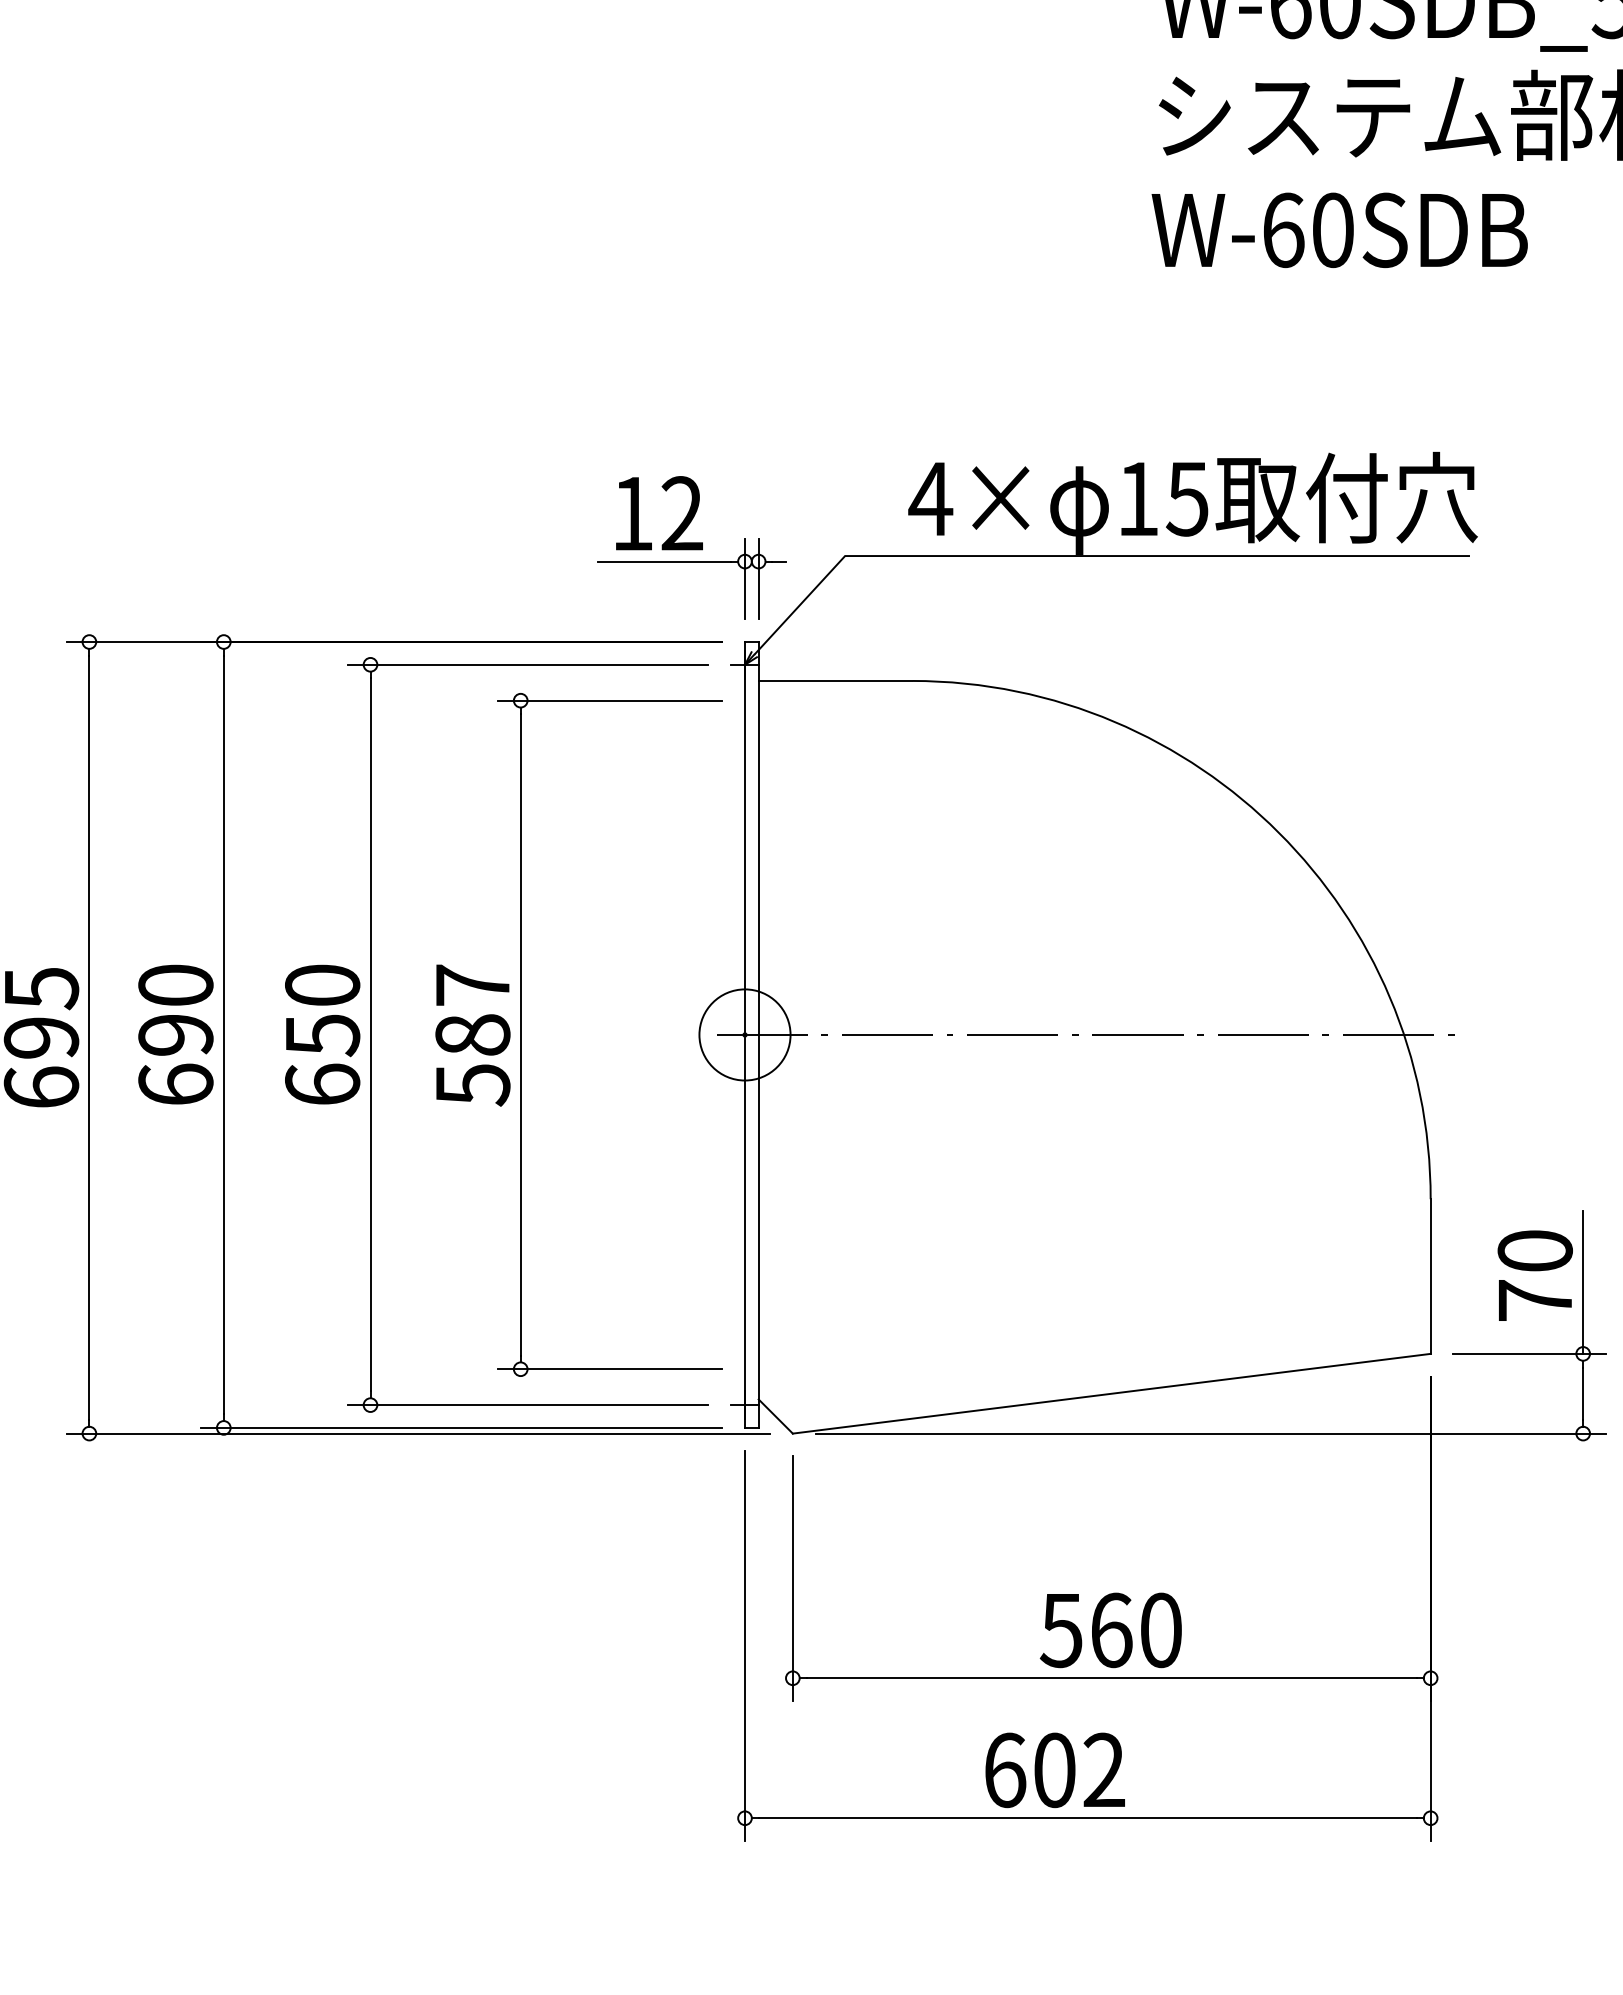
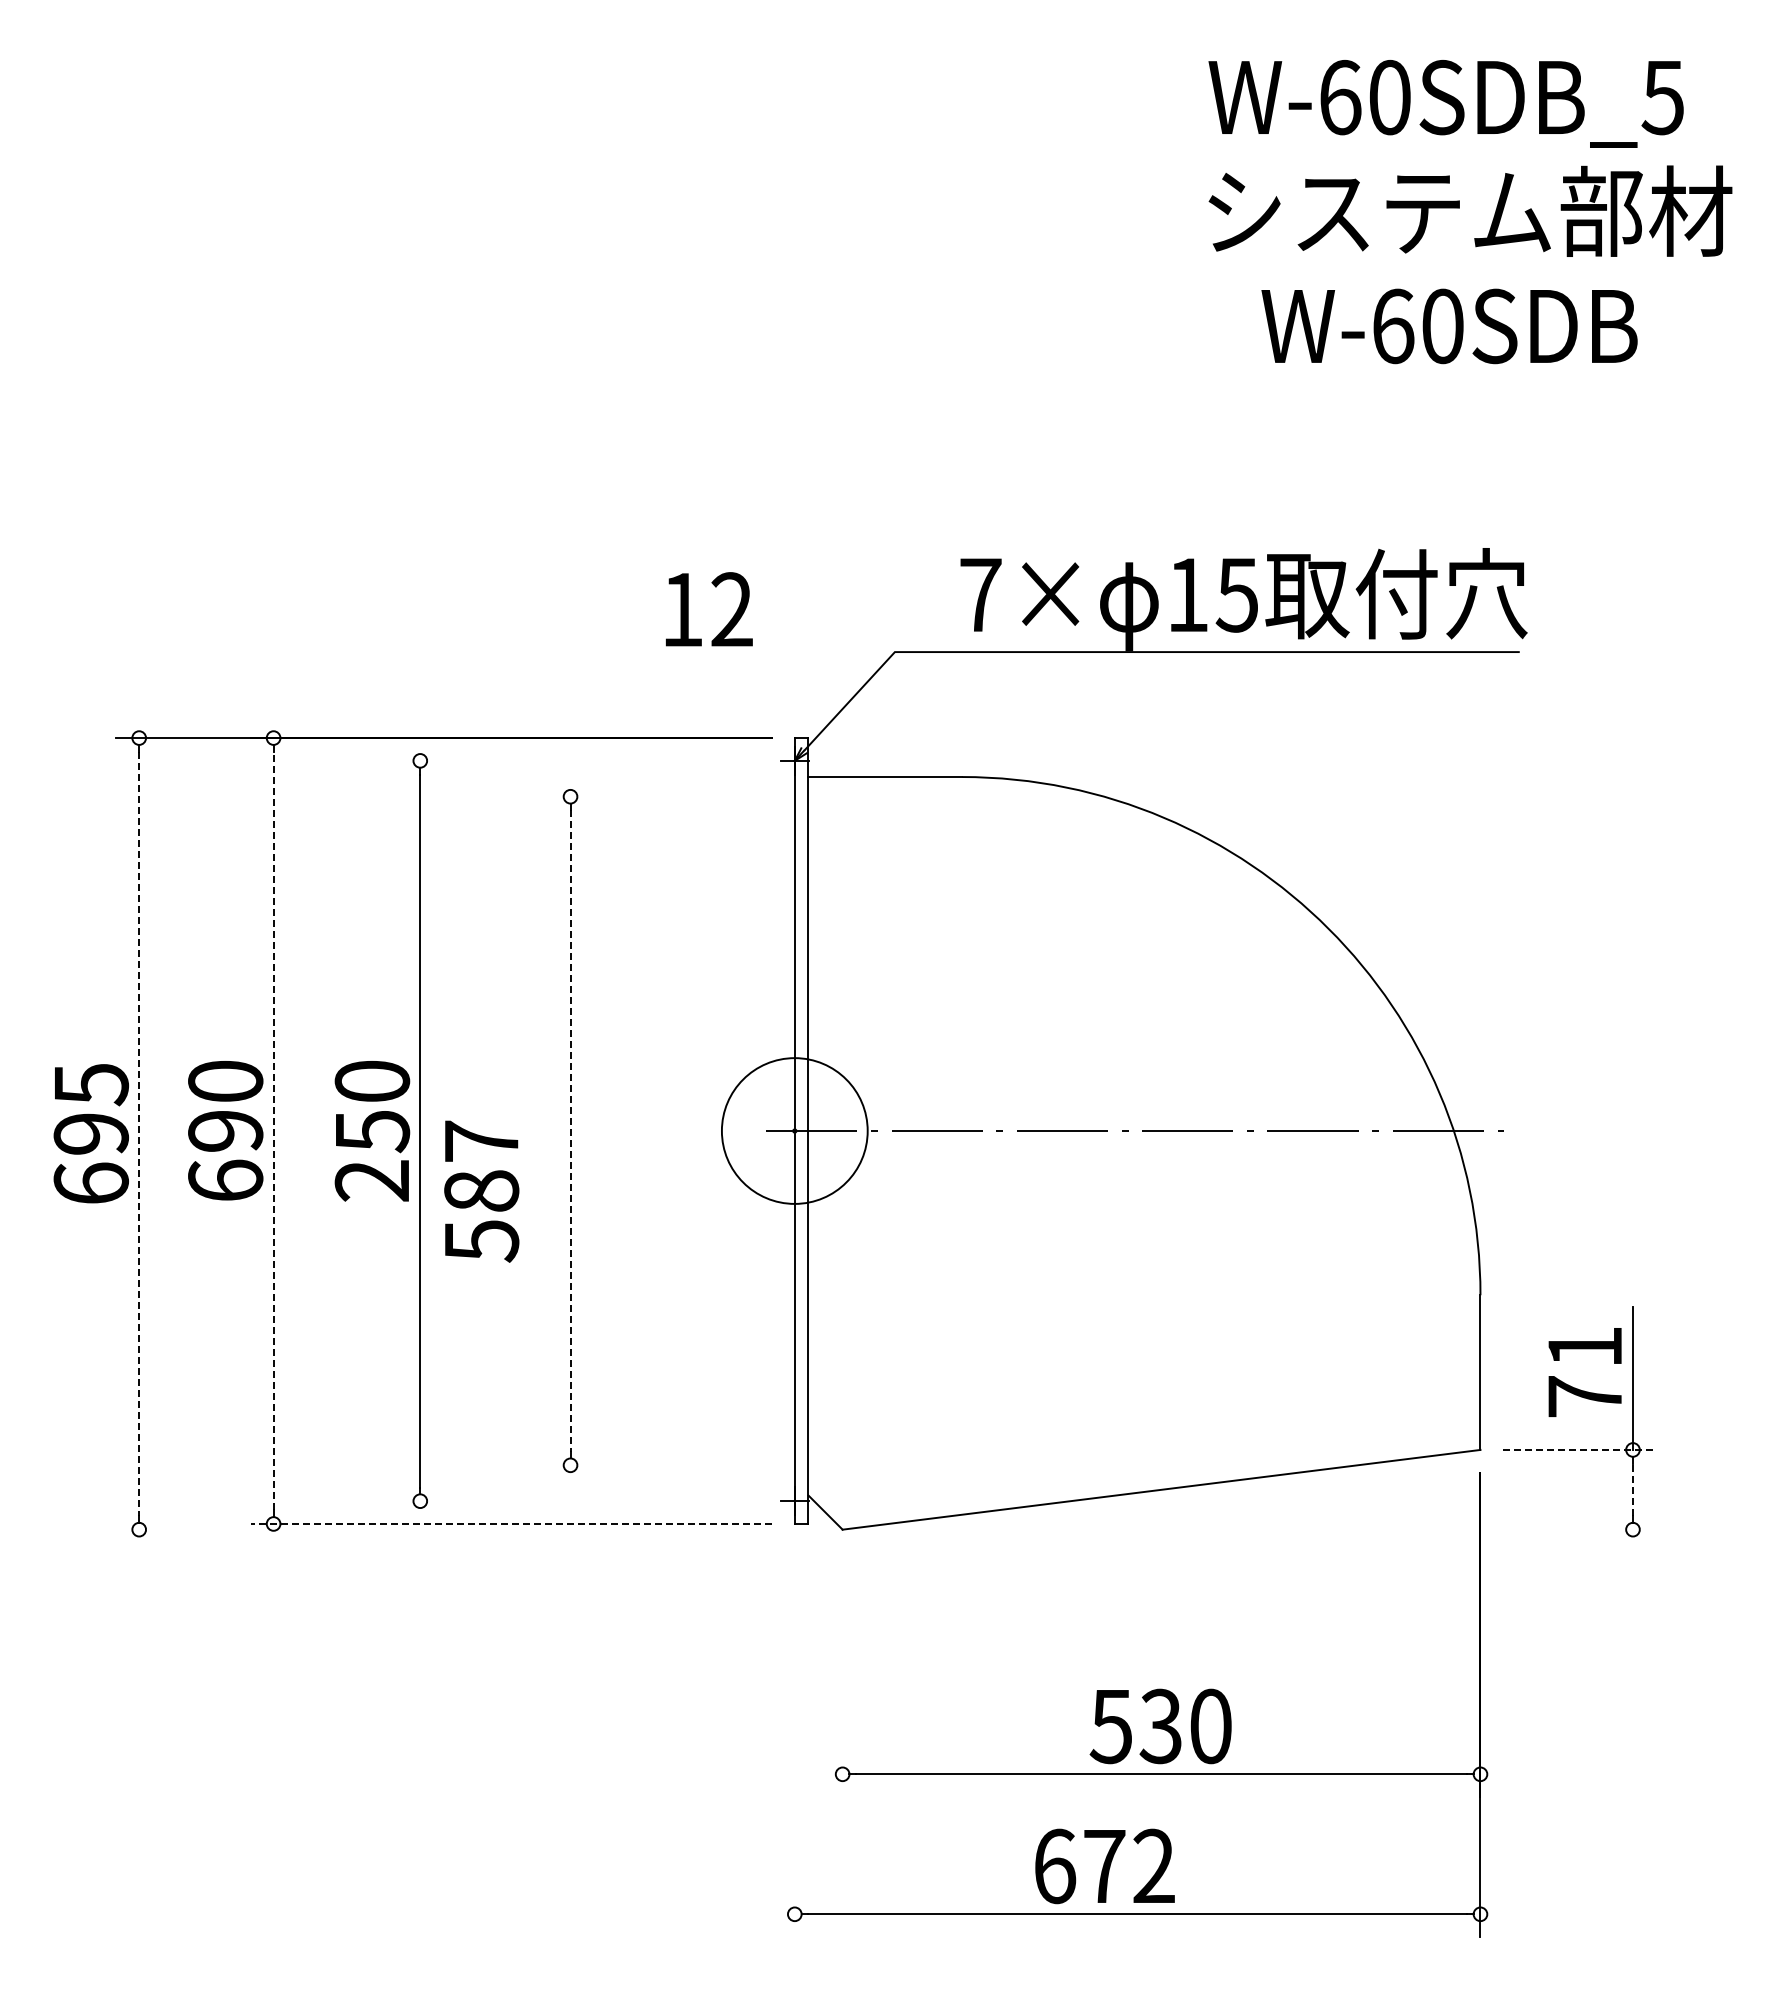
text: (1339, 230) -> (1449, 326), moved
text: (930, 498) -> (980, 594), 4× -> 7×
part: (691, 562) -> (741, 658), removed
line: (527, 664) -> (577, 760), removed
line: (609, 700) -> (659, 796), removed
line: (223, 1034) -> (273, 1130), solid -> dashed
circle: (744, 1034) -> (794, 1130), size x1.6
text: (472, 1035) -> (481, 1191), moved
line: (520, 1035) -> (570, 1131), solid -> dashed
line: (89, 1038) -> (139, 1134), solid -> dashed
text: (322, 1084) -> (372, 1180), 650 -> 250
text: (1534, 1250) -> (1584, 1346), 70 -> 71
line: (1530, 1353) -> (1580, 1449), solid -> dashed
line: (609, 1369) -> (659, 1465), removed
line: (1582, 1393) -> (1632, 1489), solid -> dashed
line: (527, 1405) -> (577, 1501), removed
line: (461, 1427) -> (511, 1523), solid -> dashed
line: (417, 1433) -> (467, 1529), removed
line: (1210, 1433) -> (1260, 1529), removed
line: (792, 1578) -> (842, 1674), removed
text: (1110, 1630) -> (1160, 1726), 560 -> 530
line: (744, 1645) -> (794, 1741), removed
text: (1054, 1770) -> (1104, 1866), 602 -> 672

